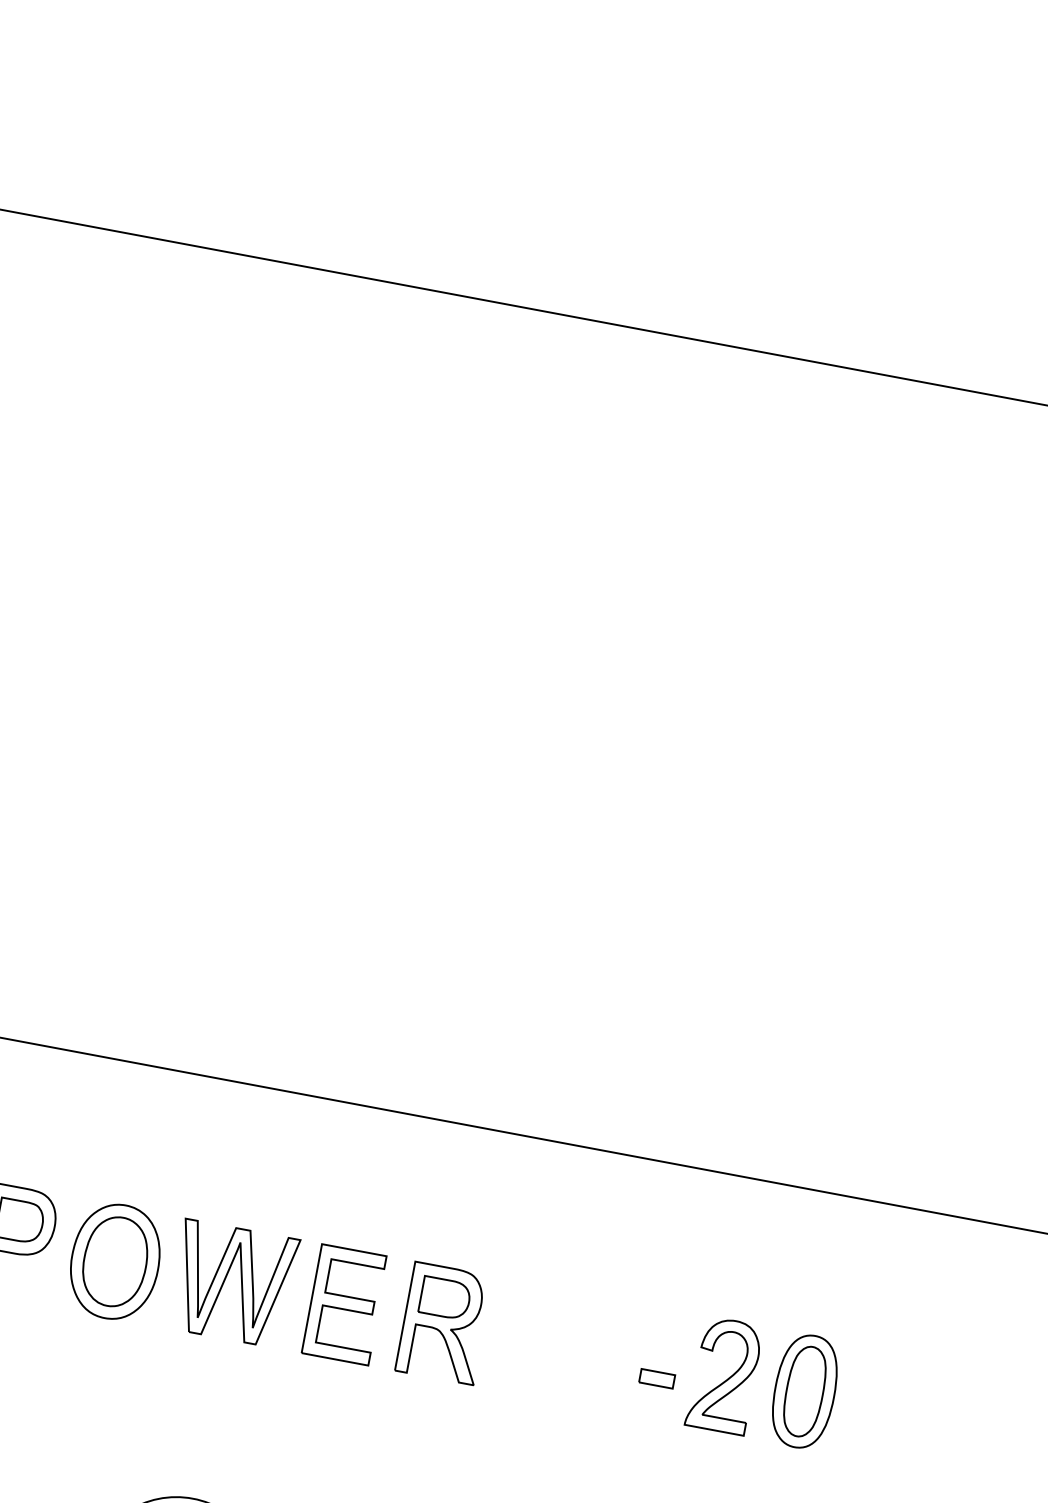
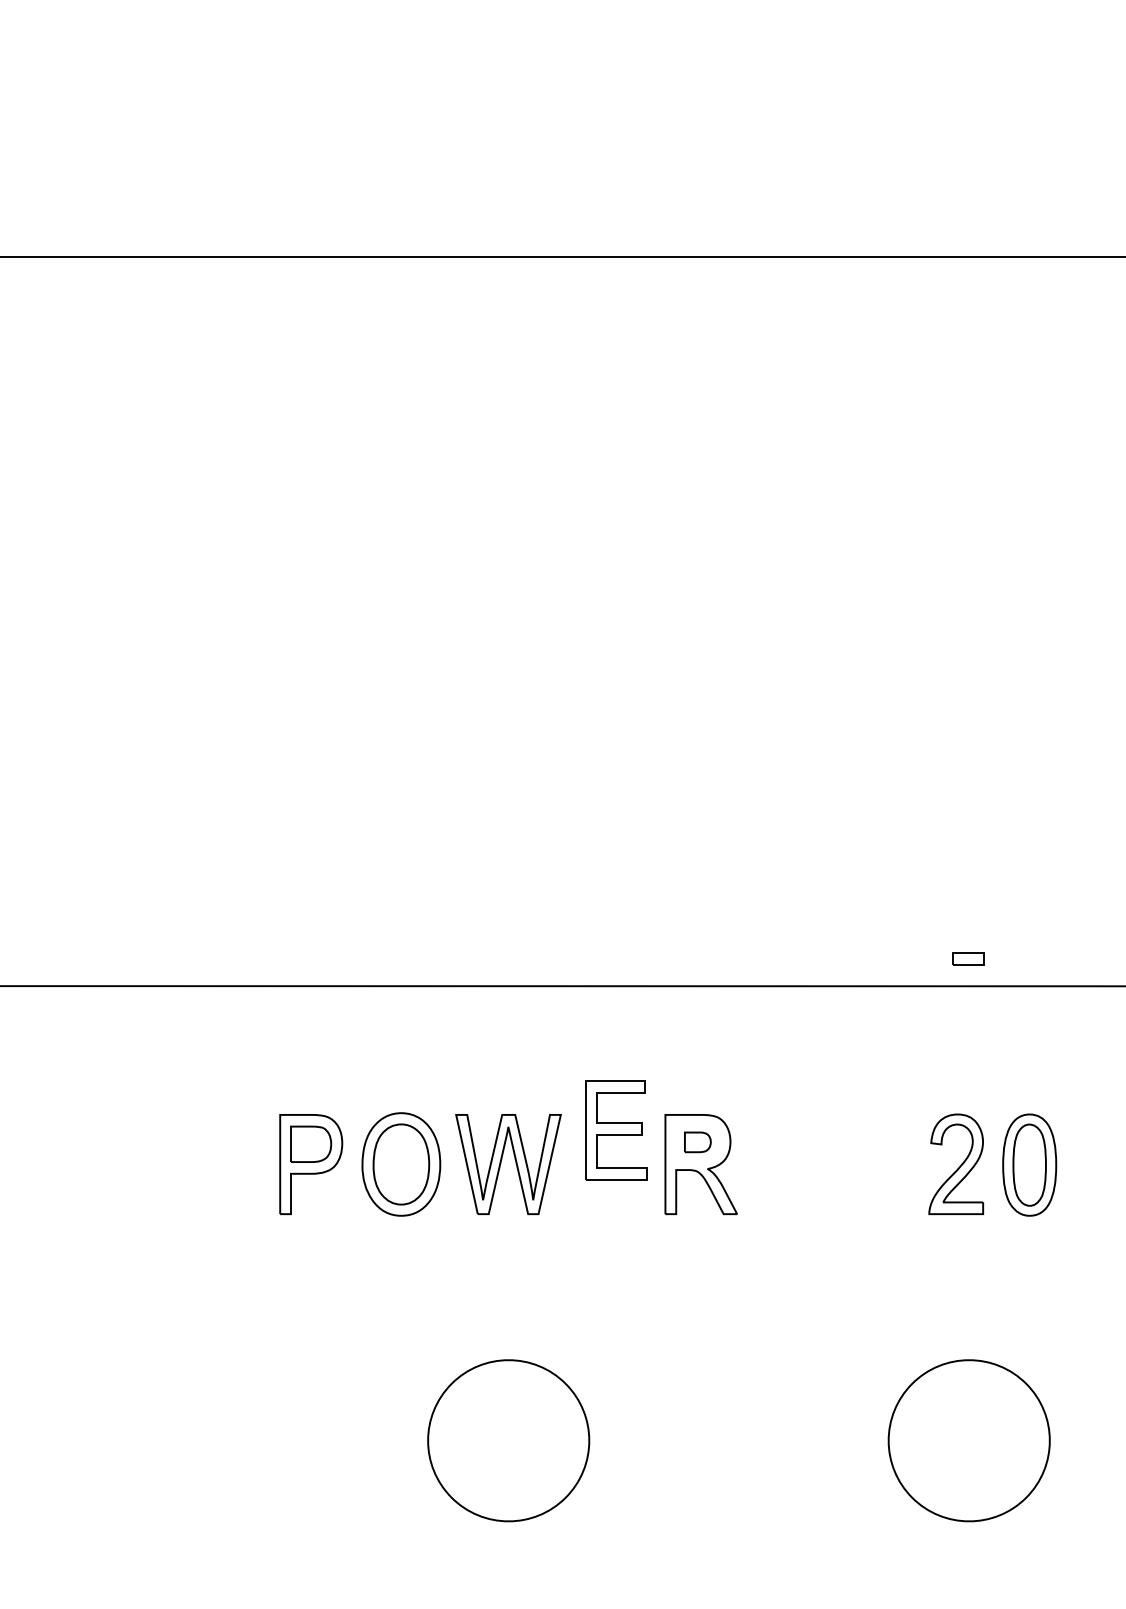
part: (444, 1298) -> (697, 1142), size x0.6
part: (344, 1304) -> (616, 1130), moved
part: (657, 1378) -> (968, 958), moved

